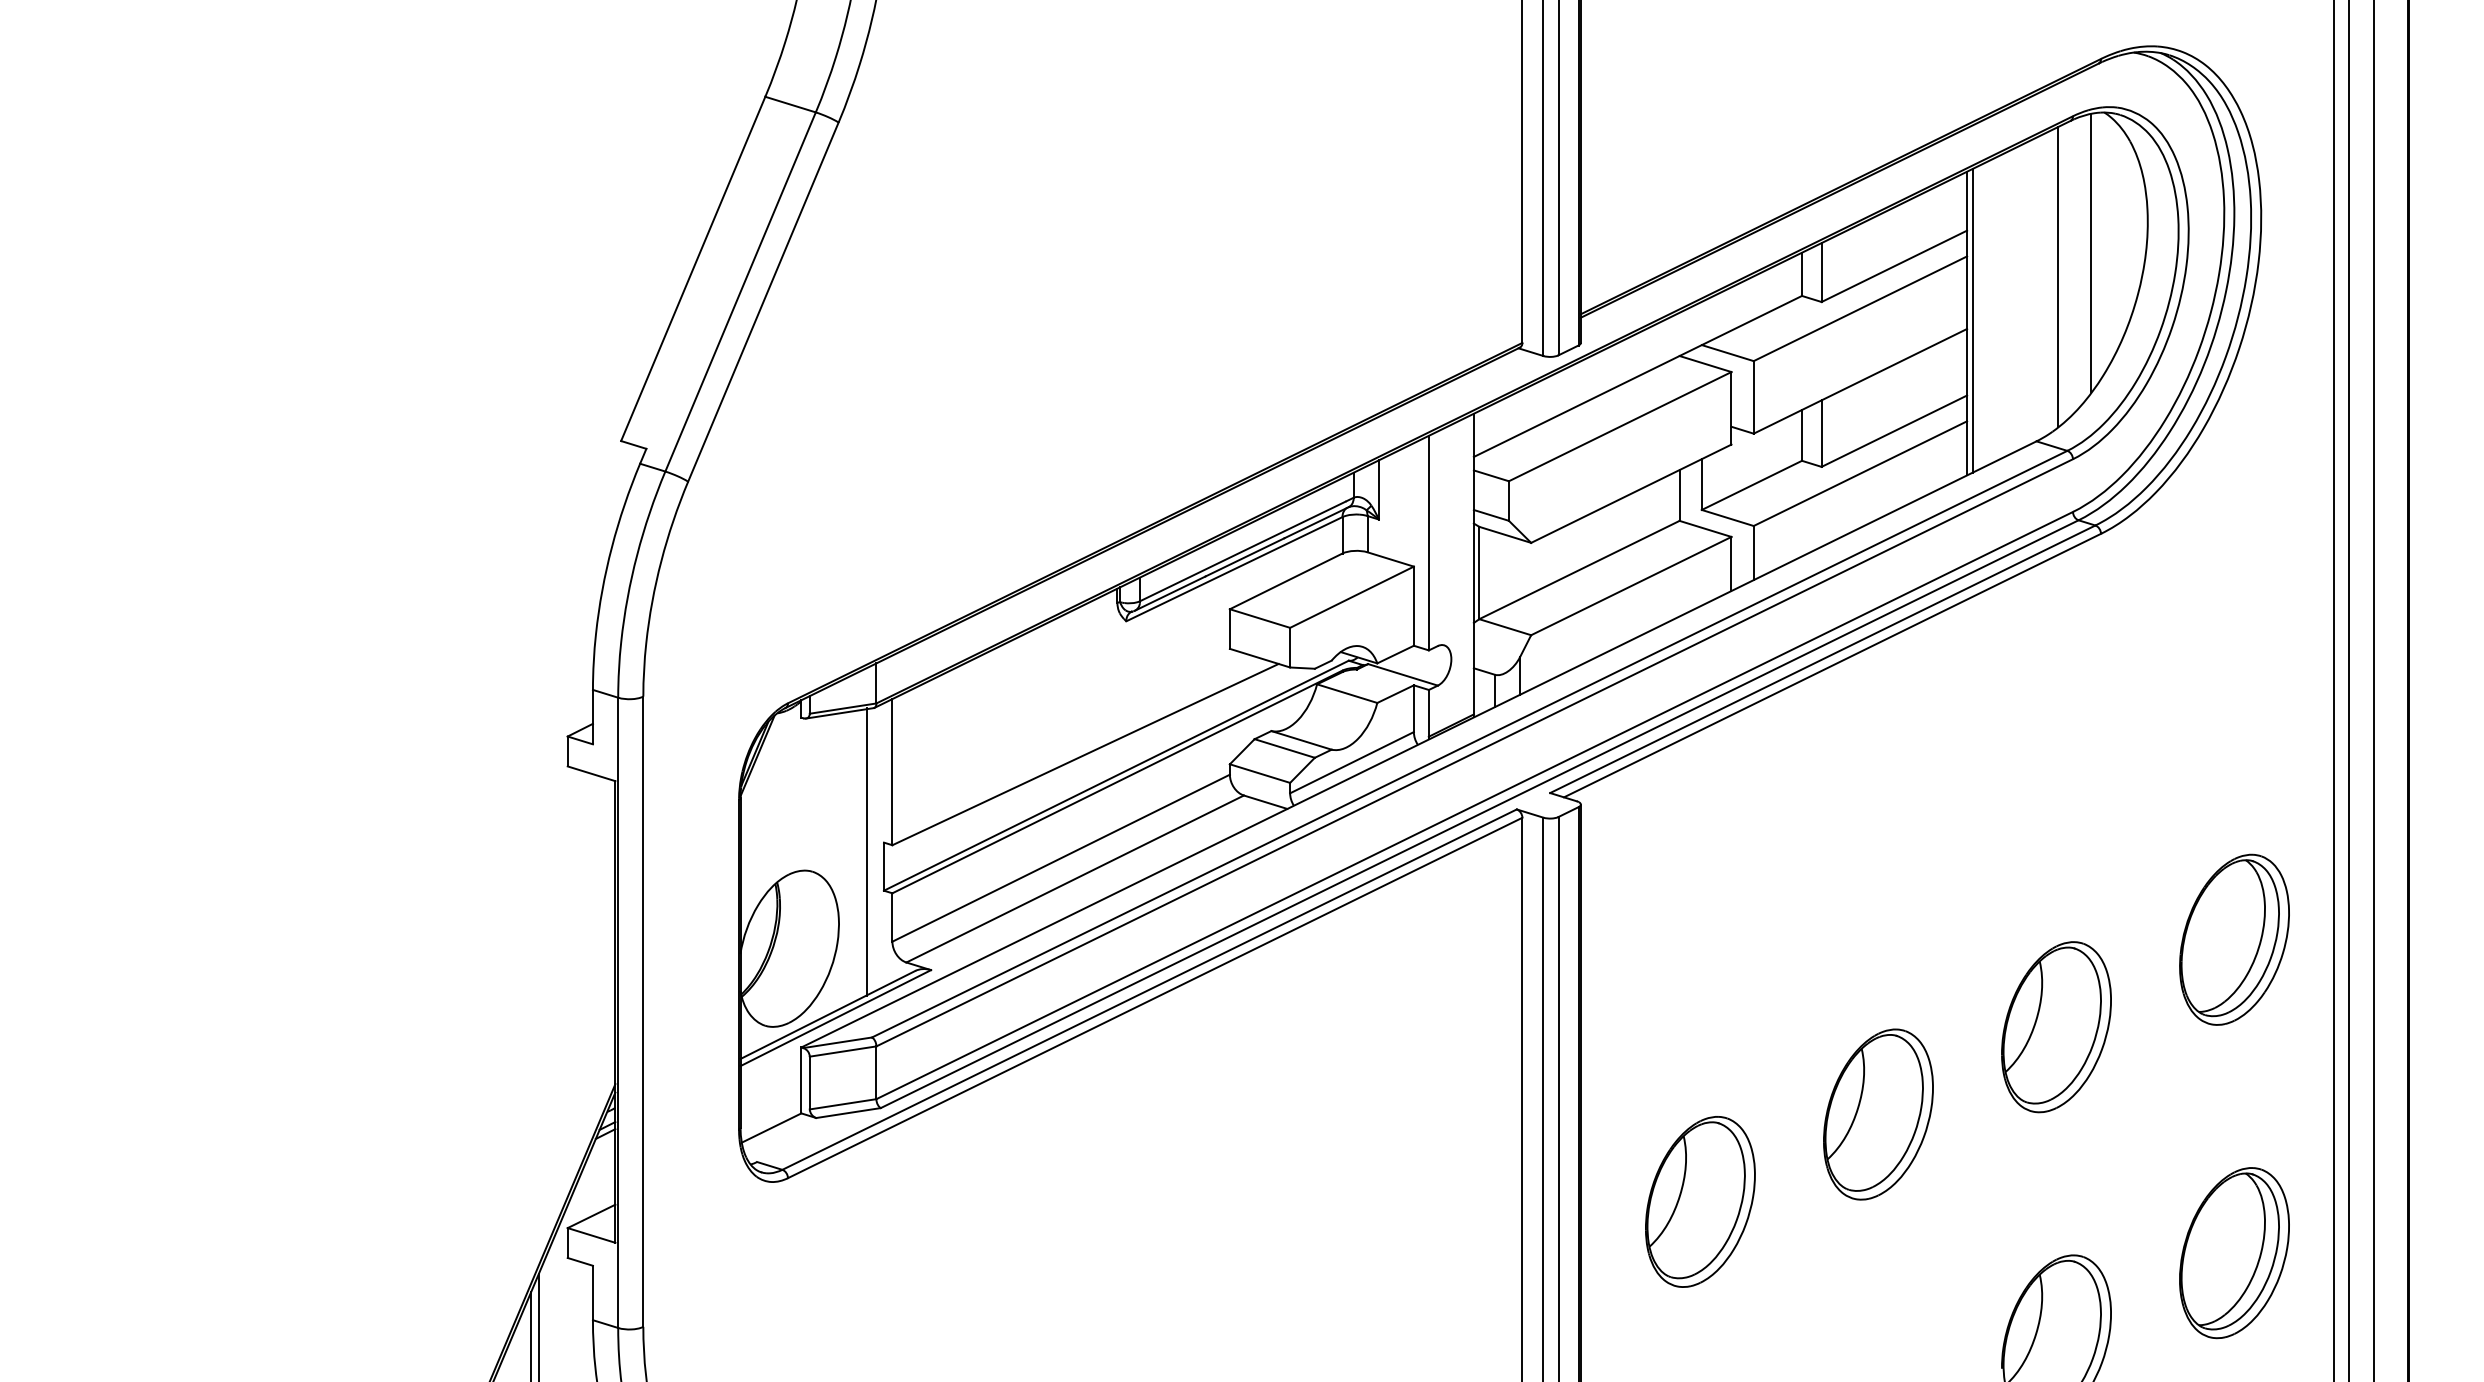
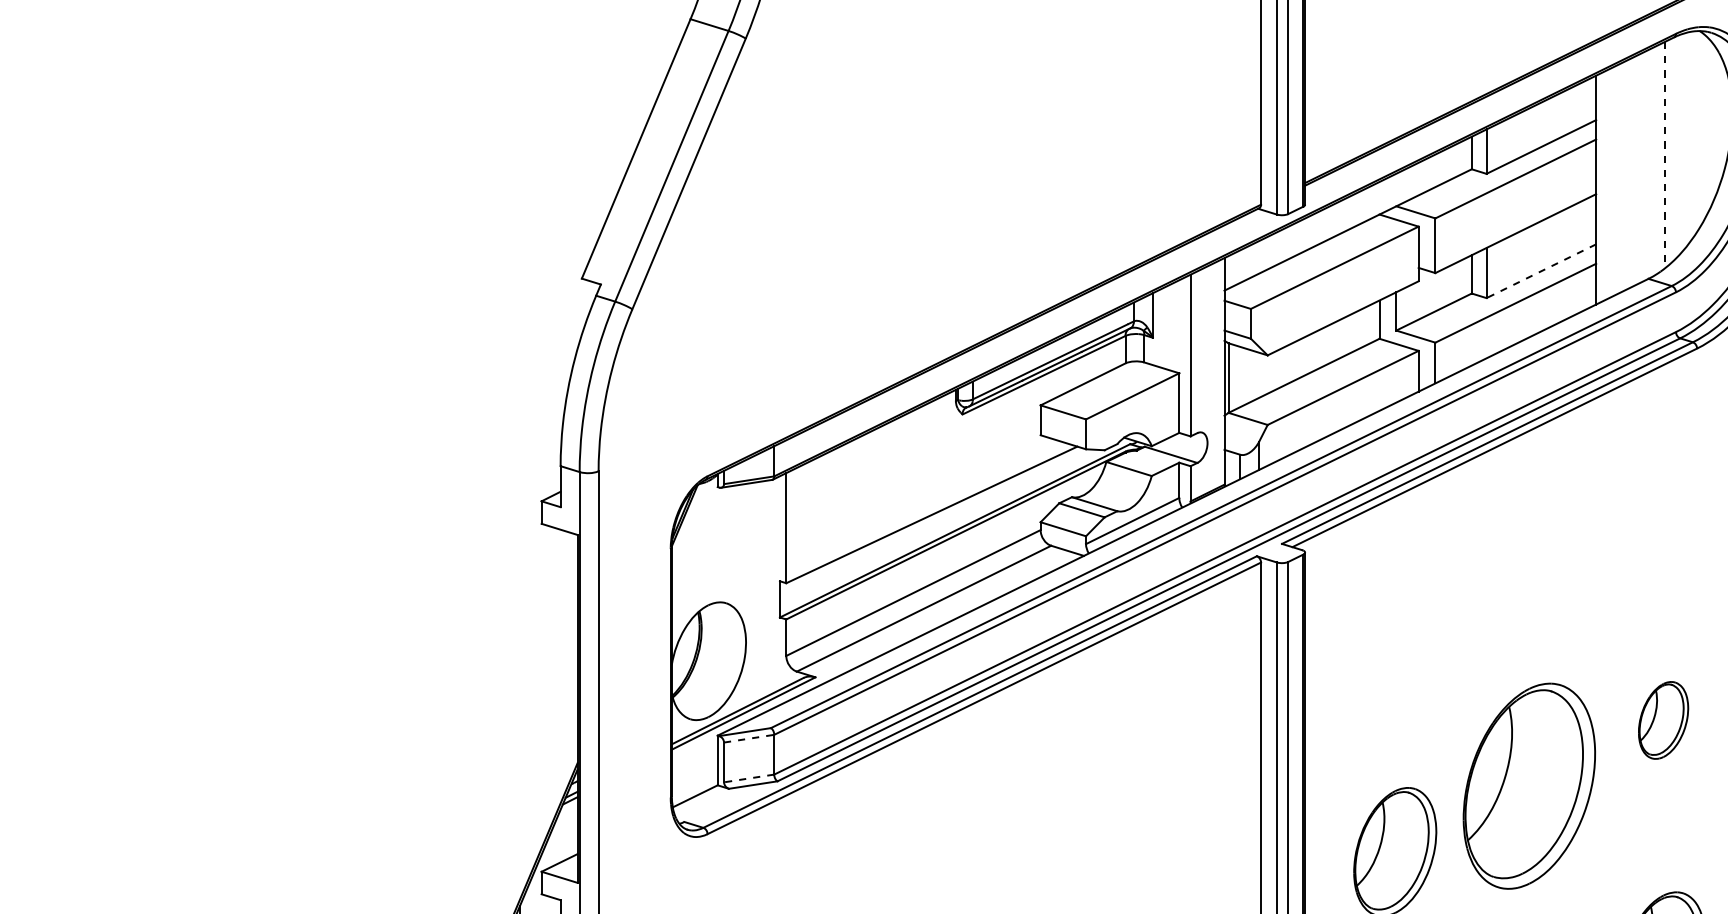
line: (2091, 253) -> (1689, 137), removed
line: (2058, 277) -> (1665, 155), solid -> dashed
line: (1972, 320) -> (1600, 187), removed
line: (1893, 431) -> (1540, 271), solid -> dashed
line: (866, 851) -> (766, 587), removed
part: (2056, 1027) -> (1663, 720), size x0.6
line: (843, 1051) -> (749, 738), solid -> dashed
line: (843, 1104) -> (749, 778), solid -> dashed
part: (1878, 1114) -> (1529, 786), size x1.6

